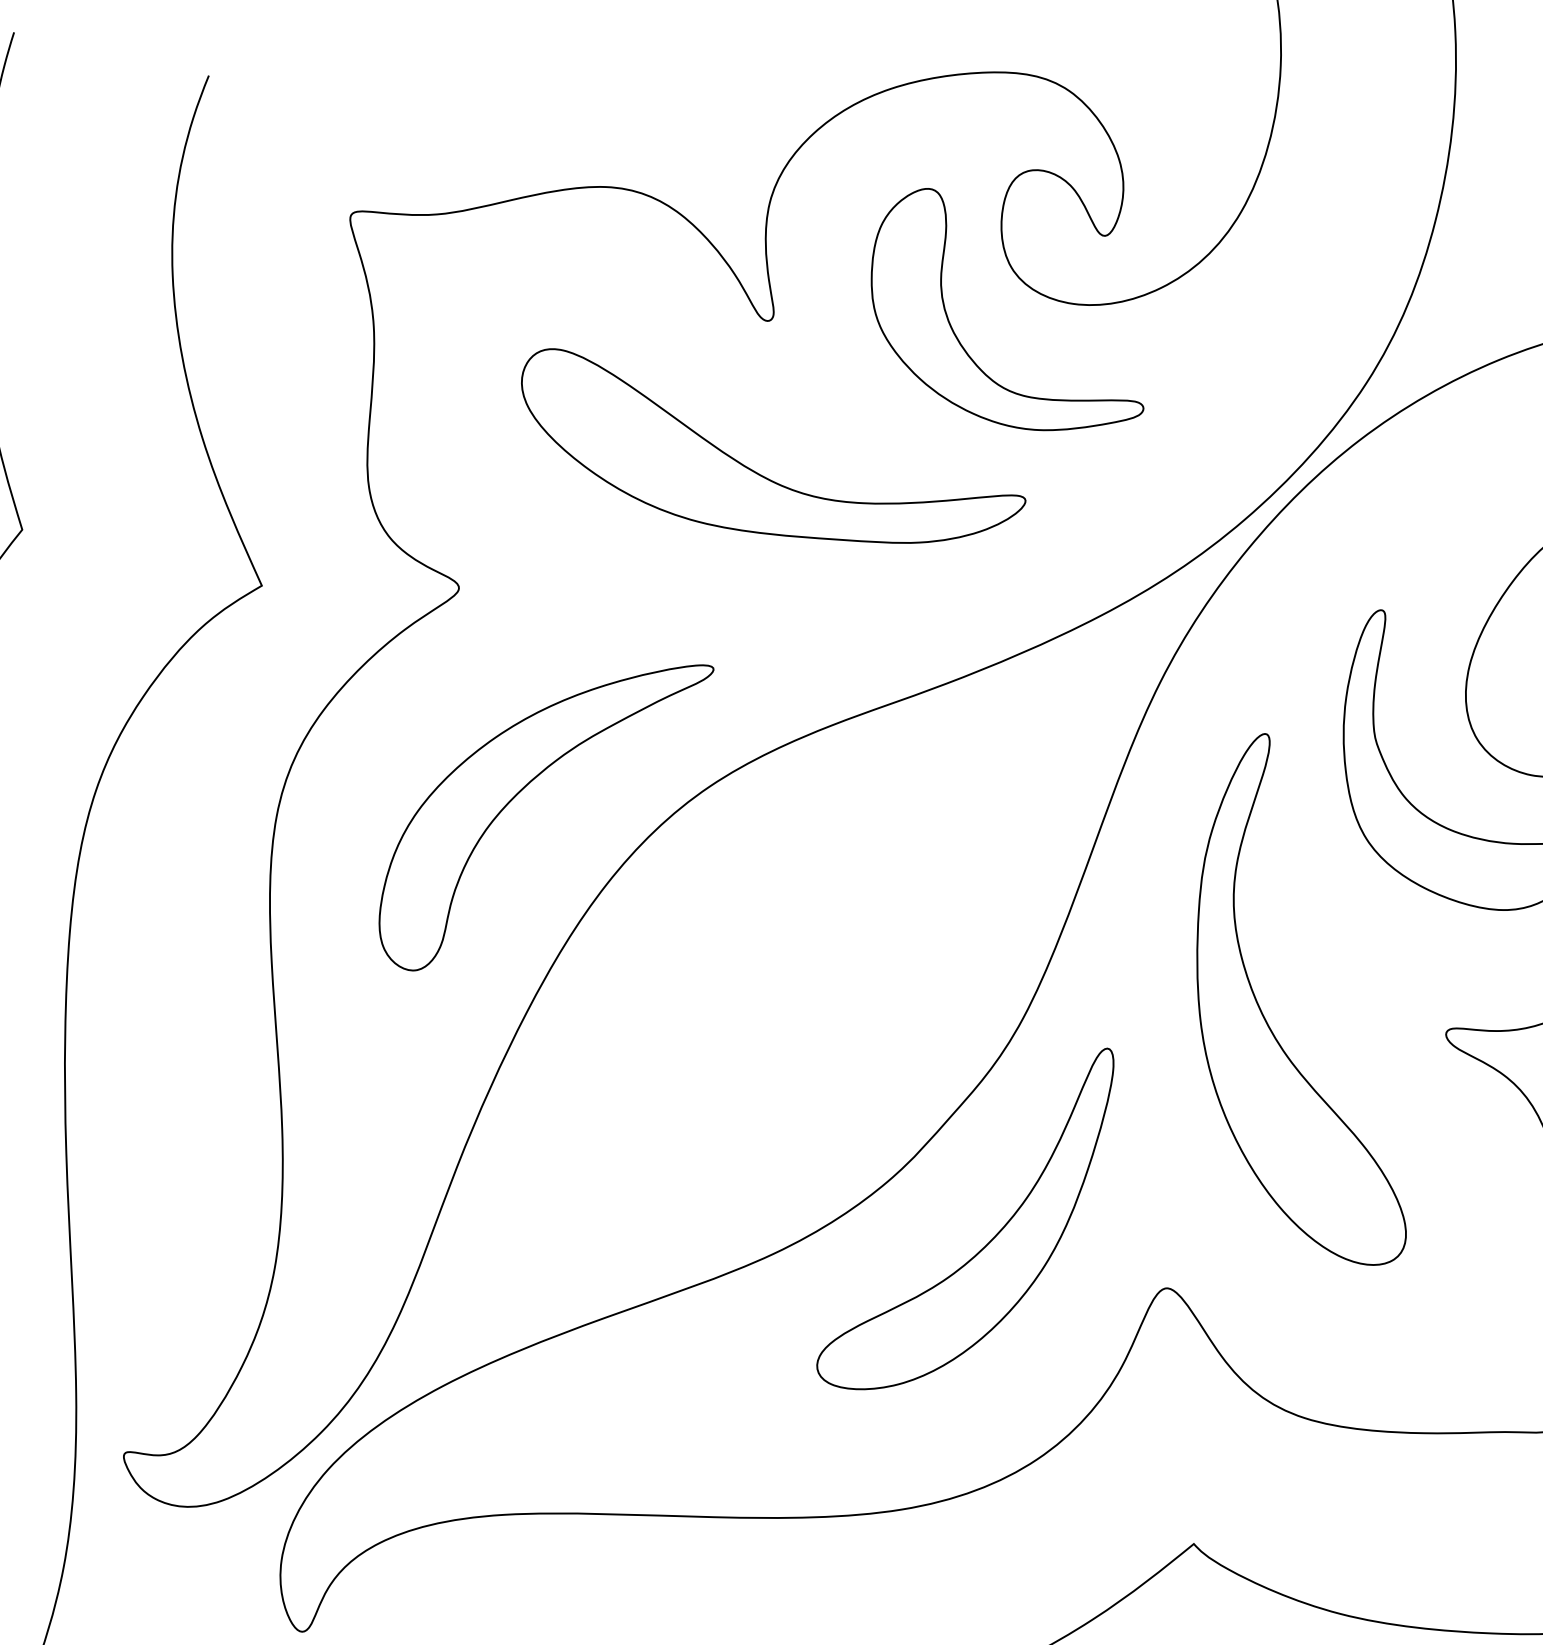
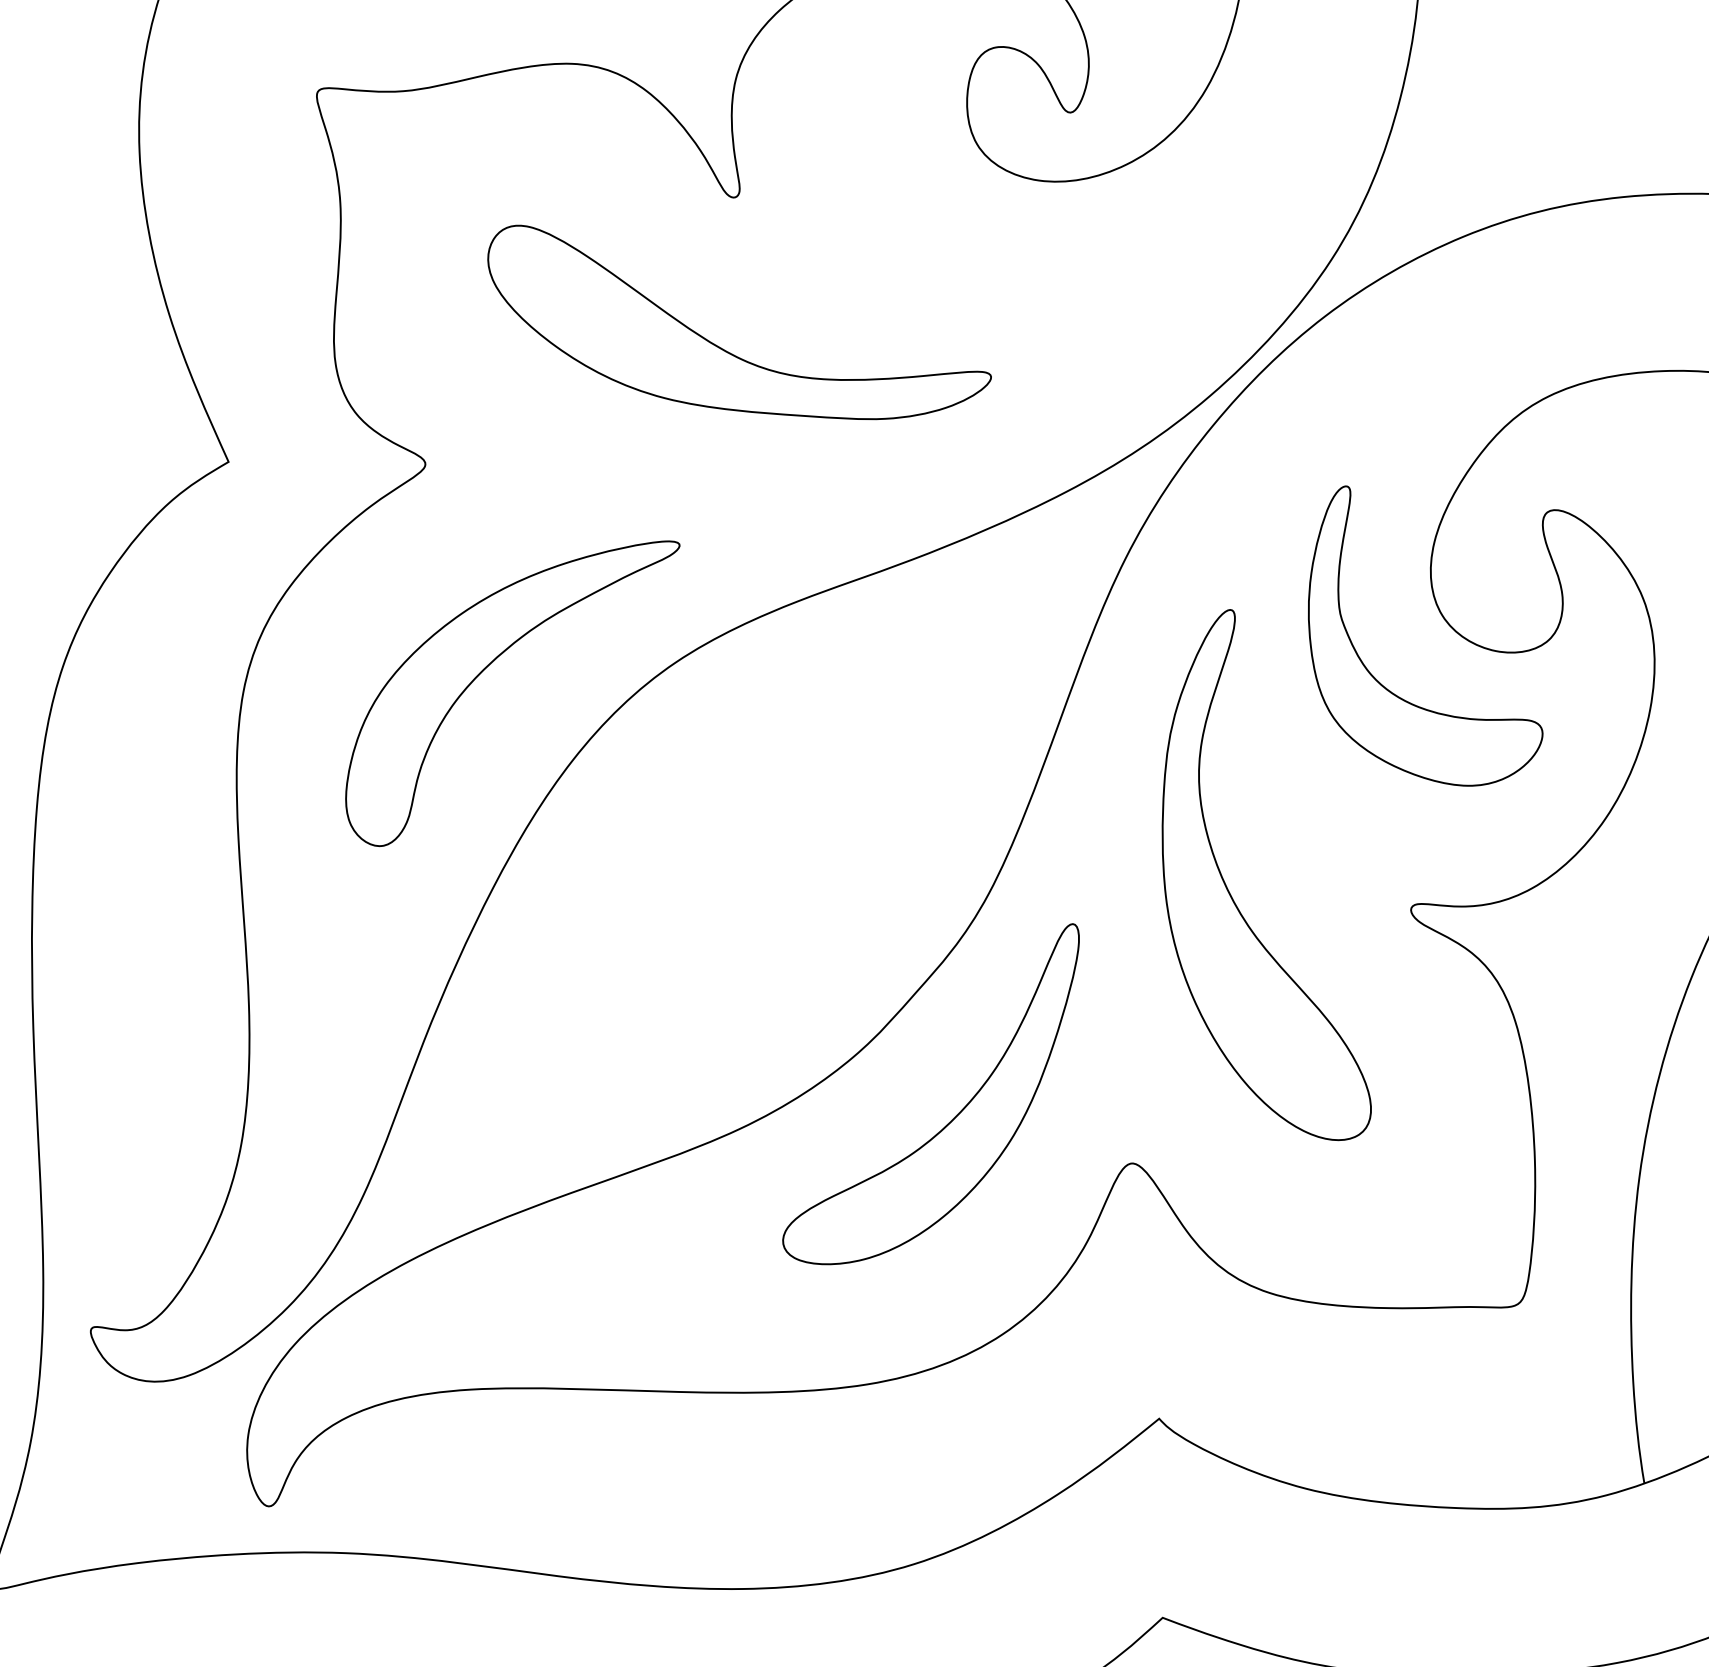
part: (958, 338) -> (924, 215), removed

